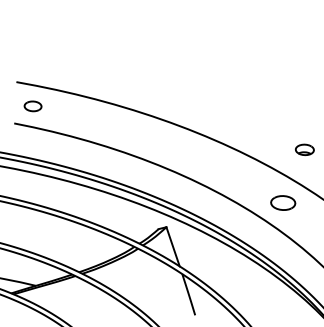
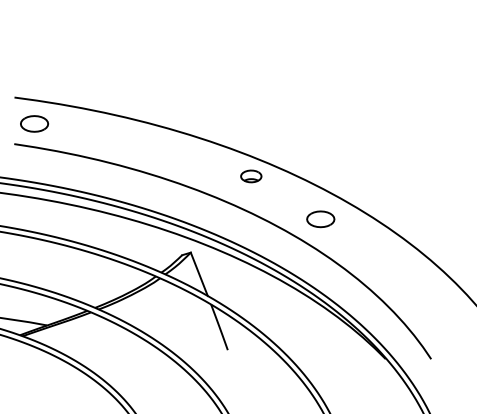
part: (33, 105) -> (34, 123), size x1.43
part: (305, 149) -> (251, 176), moved

